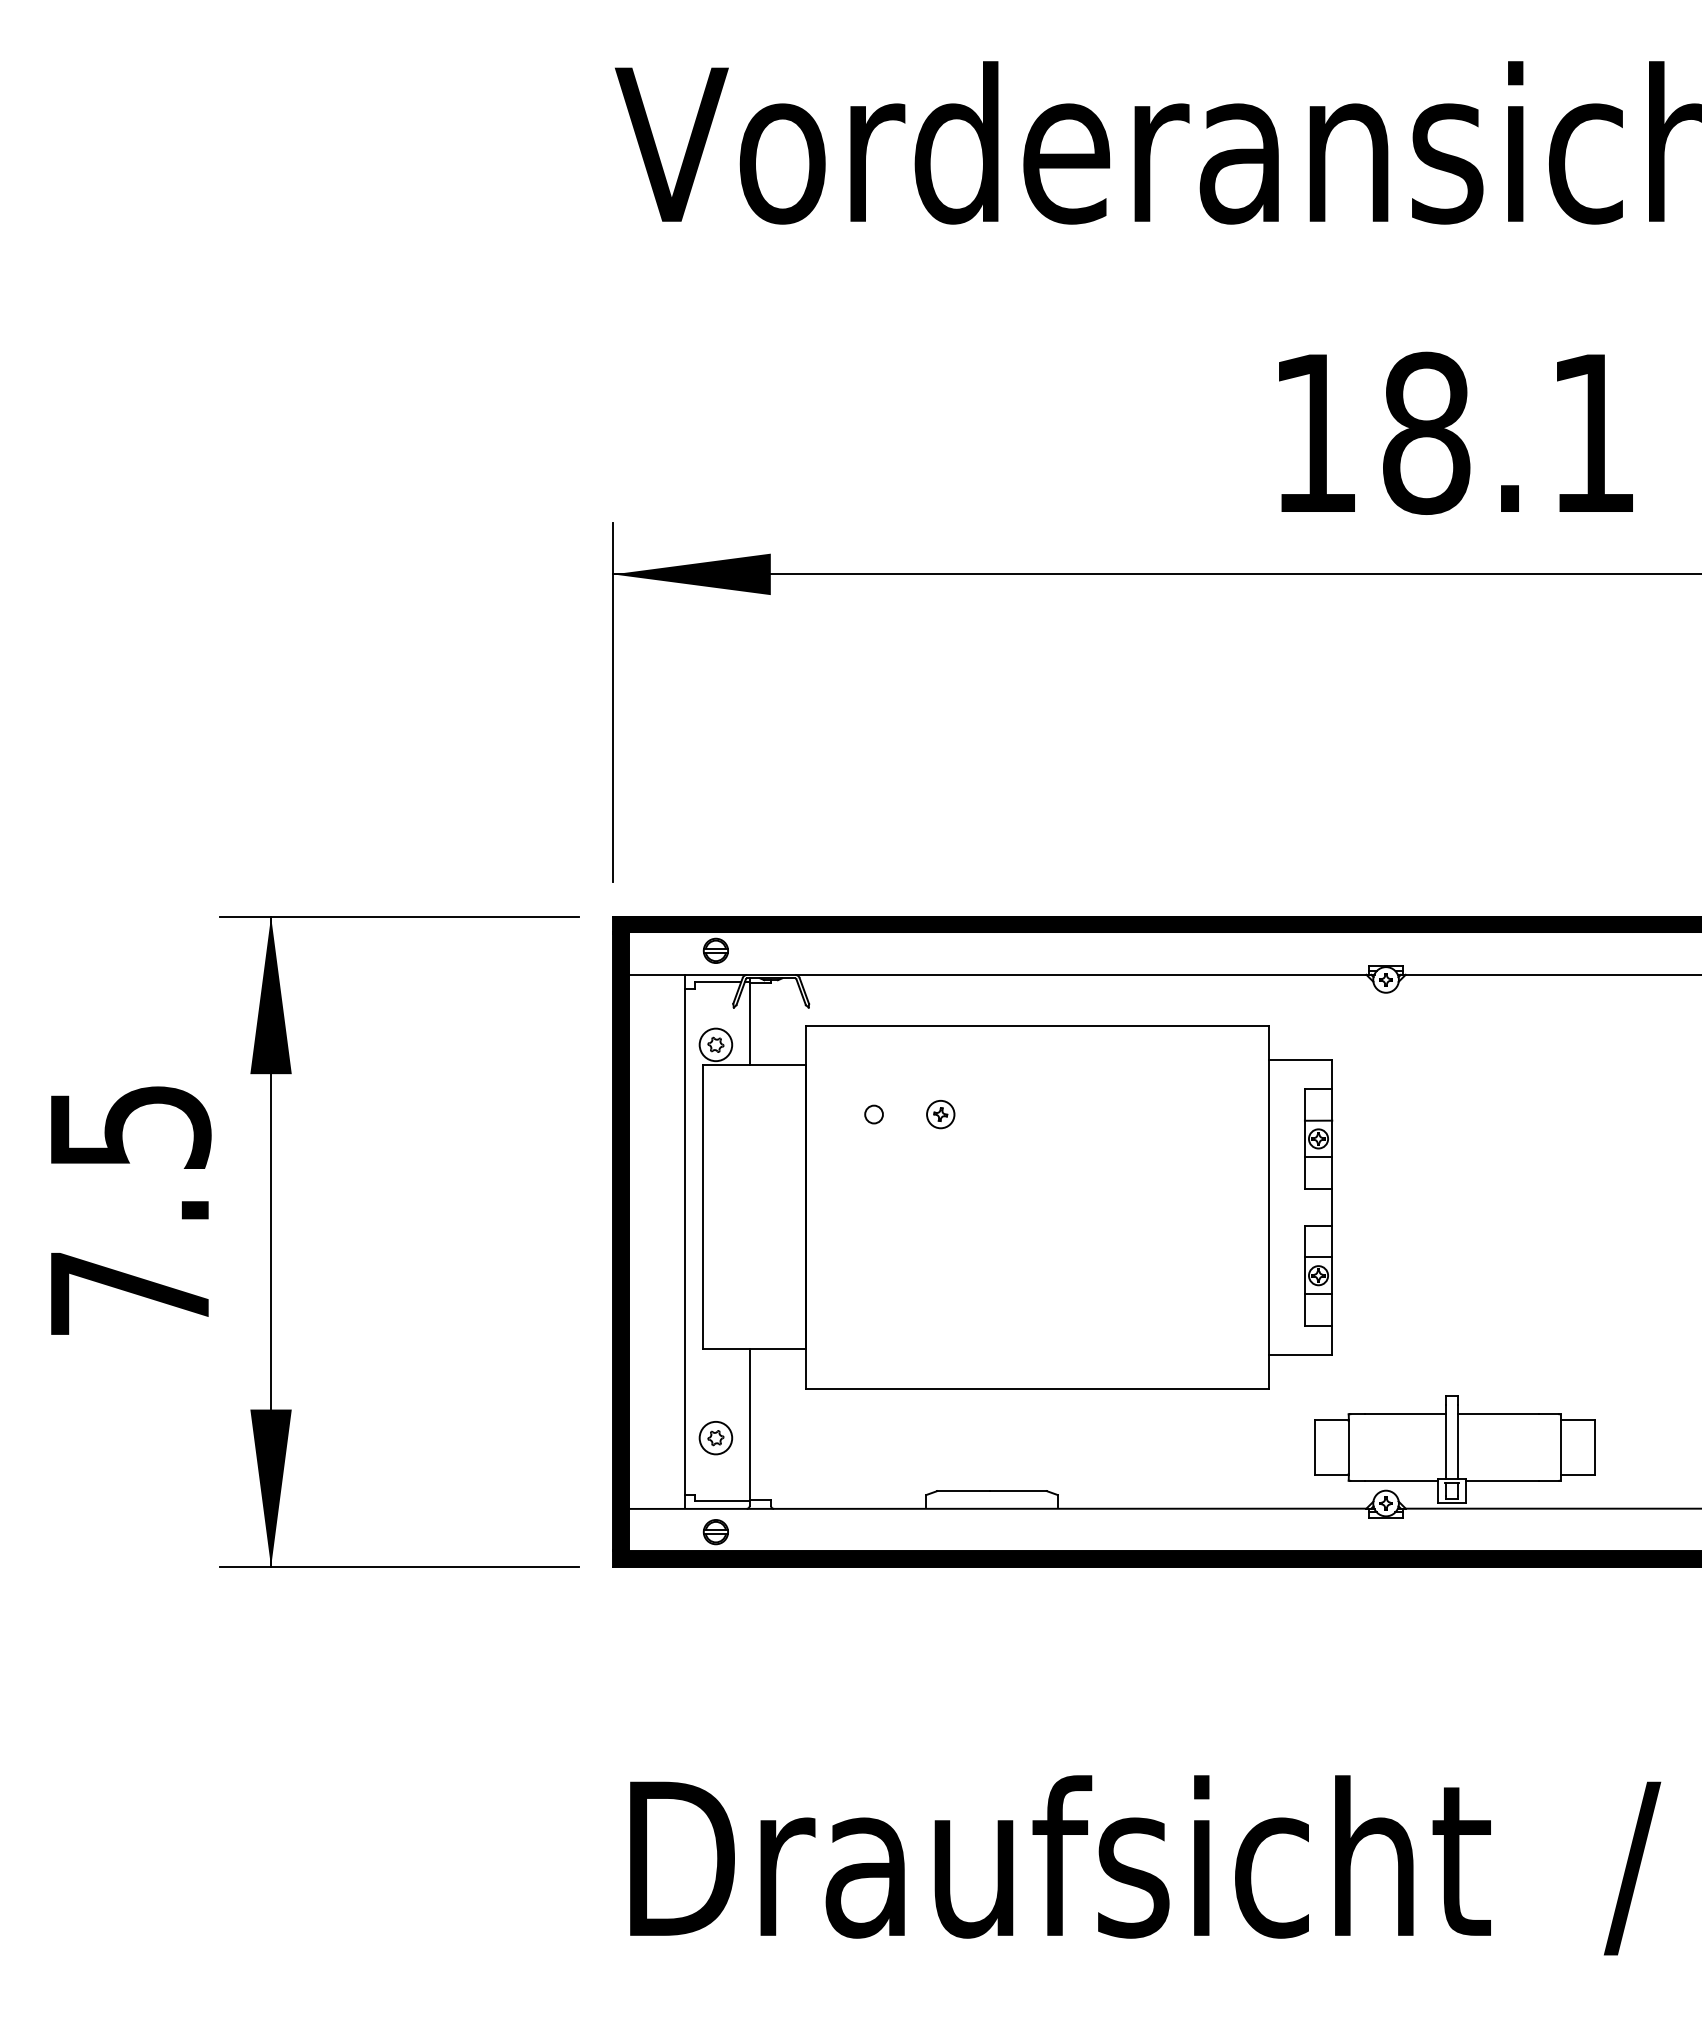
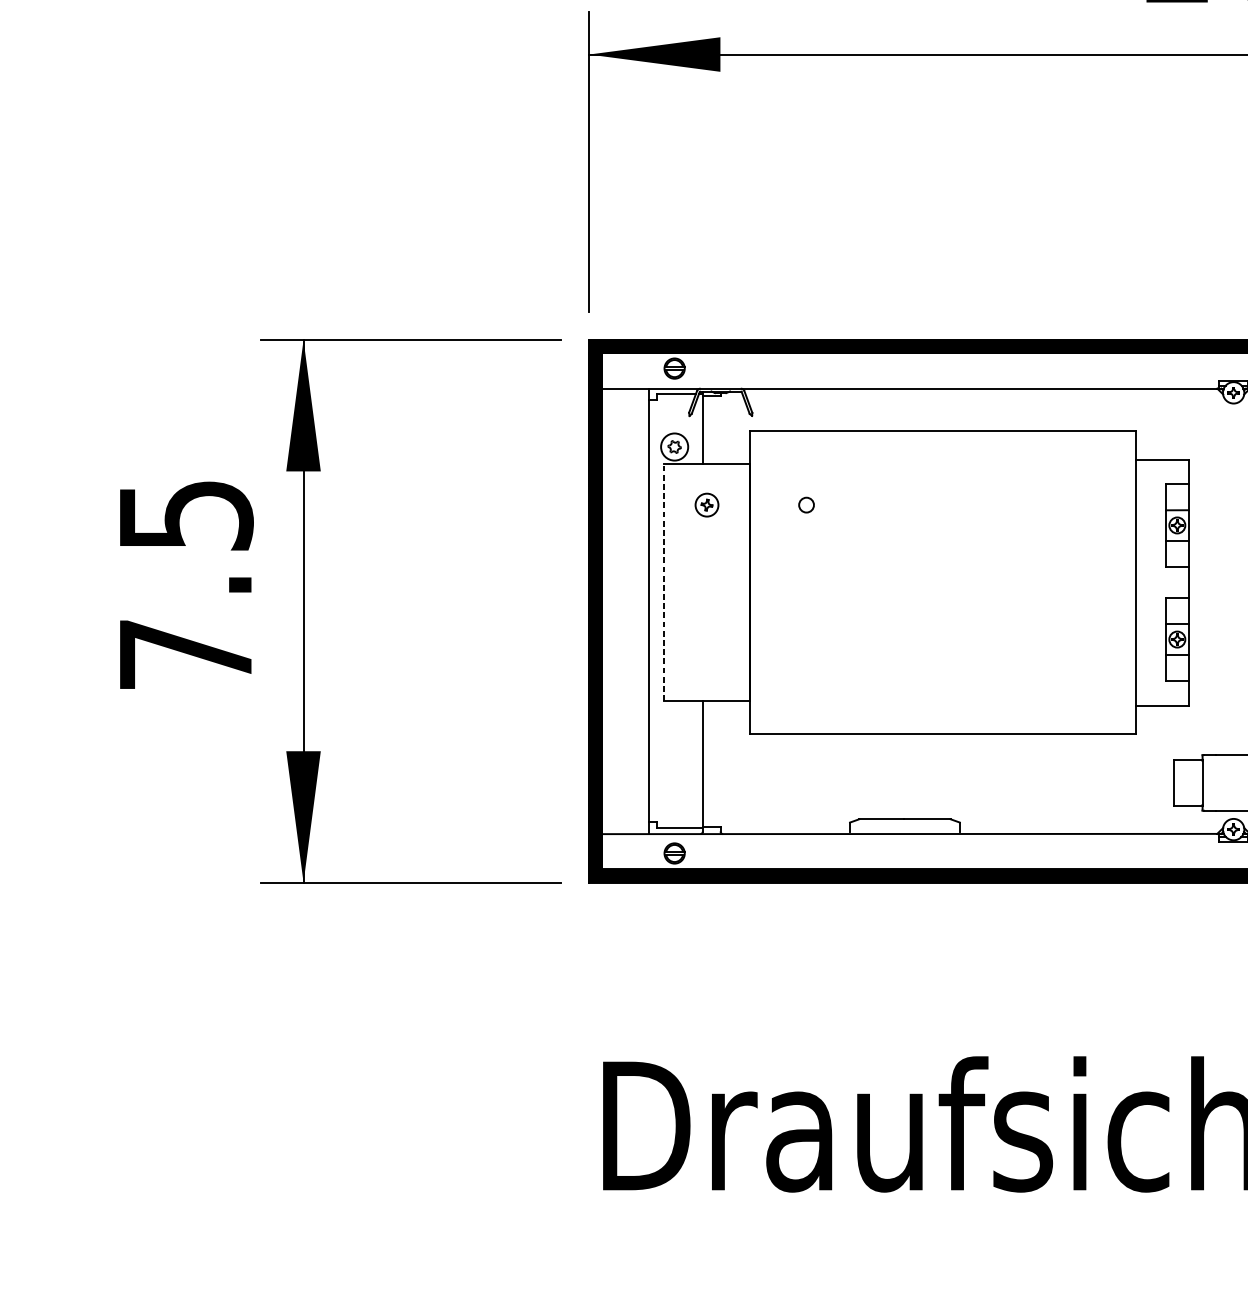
part: (940, 1114) -> (706, 505), moved
line: (703, 1207) -> (664, 582), solid -> dashed
part: (715, 1438) -> (674, 775), removed

